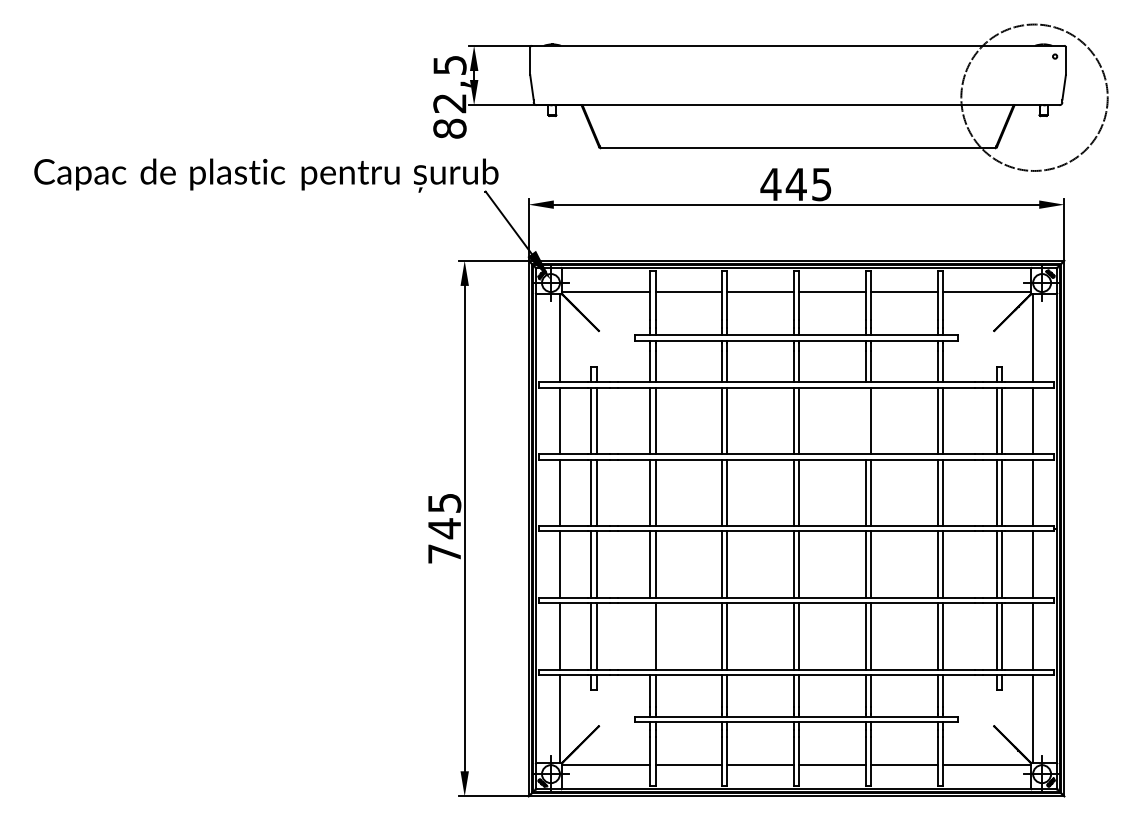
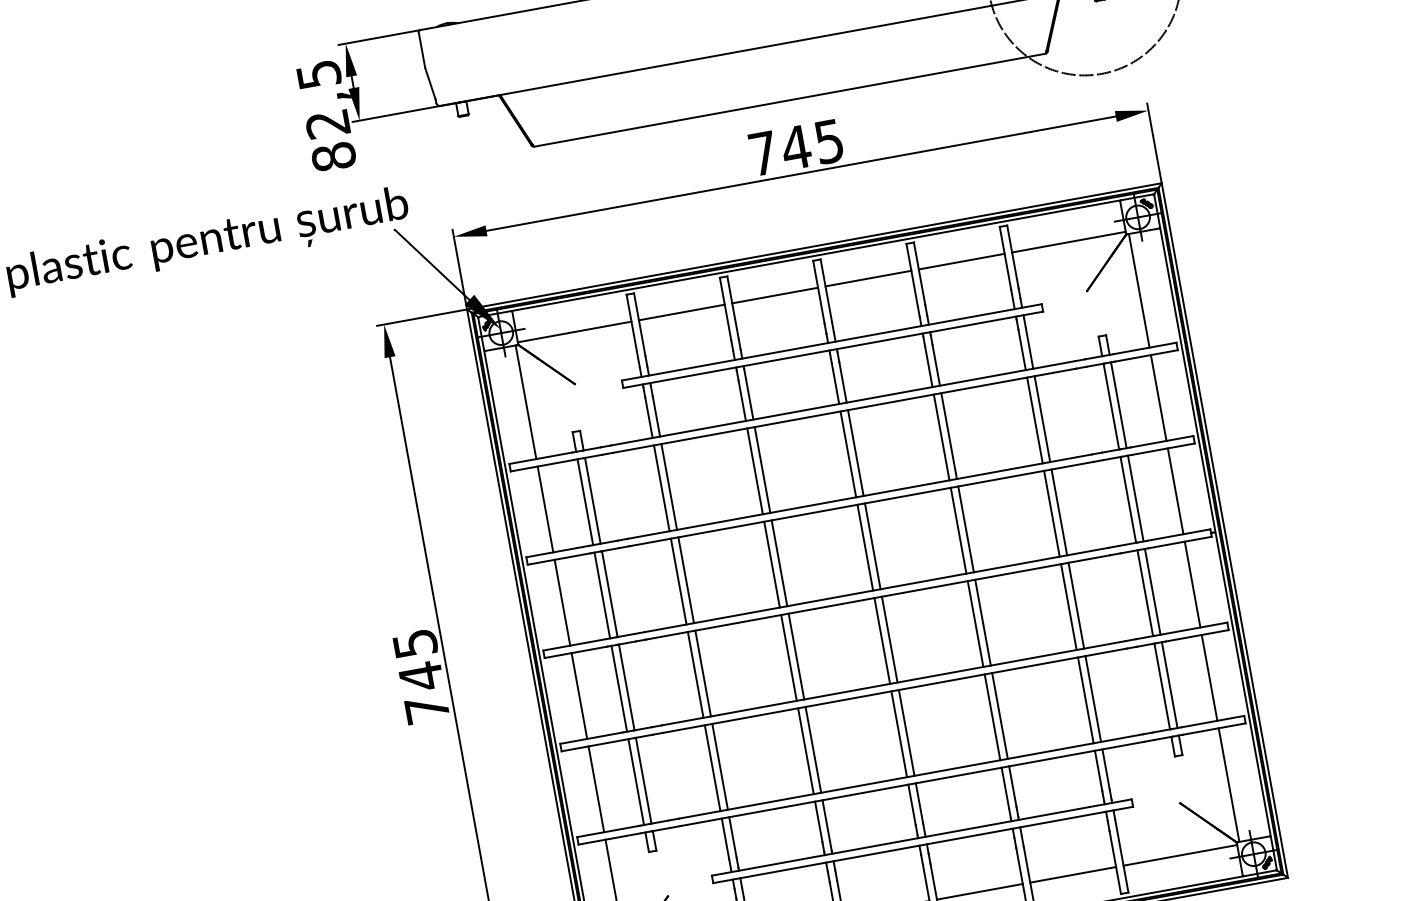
text: (770, 184) -> (762, 153), 445 -> 745
line: (865, 420) -> (941, 437), added
line: (649, 636) -> (712, 768), added

